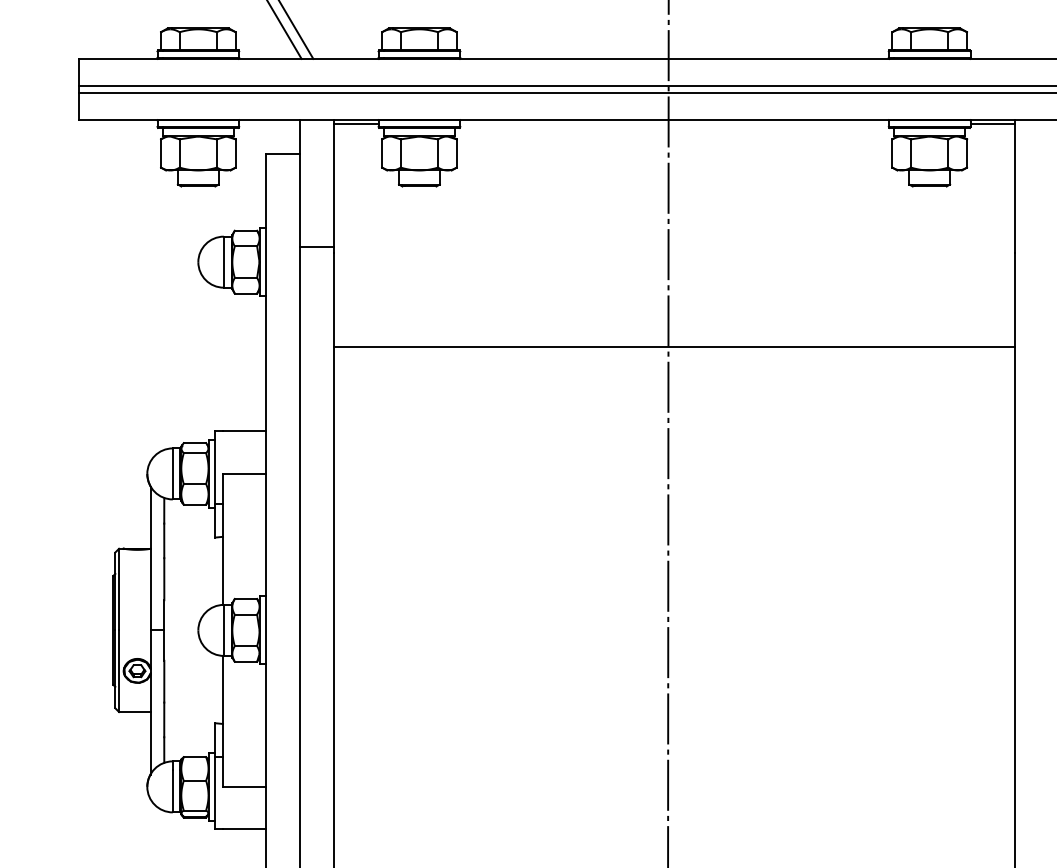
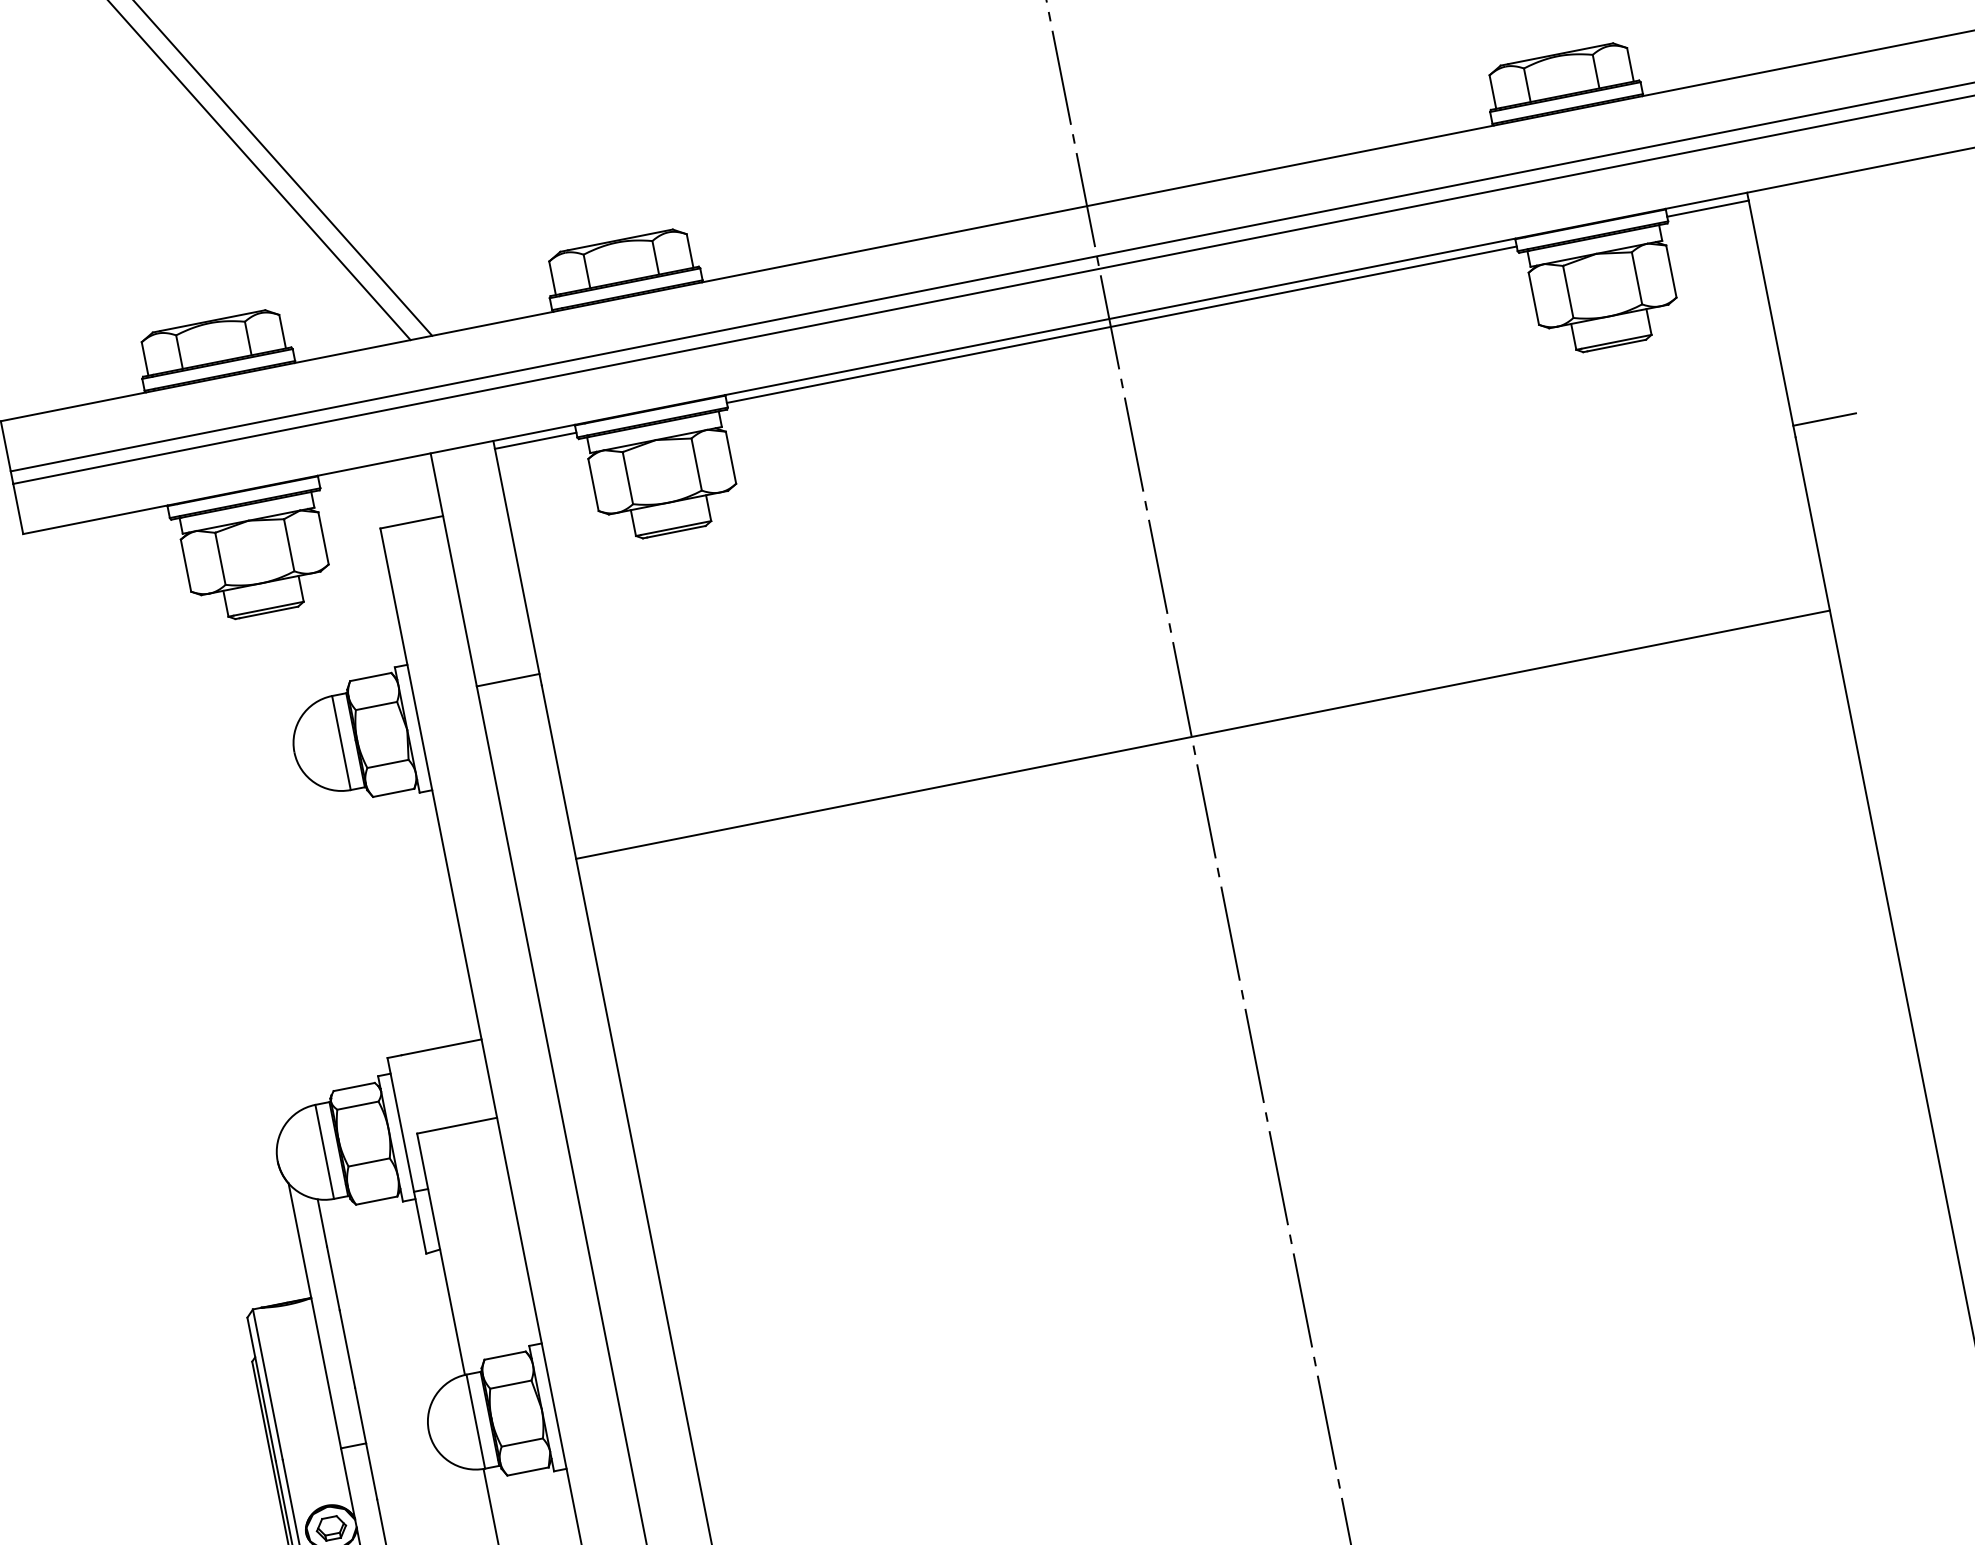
line: (674, 124) -> (1121, 324), added
line: (1031, 246) -> (1824, 419), added

